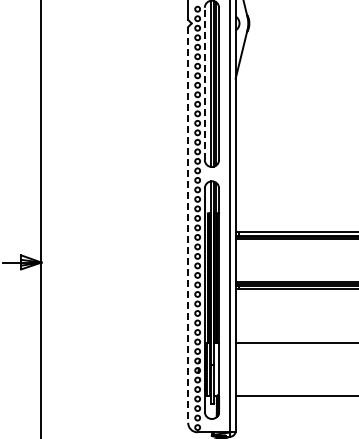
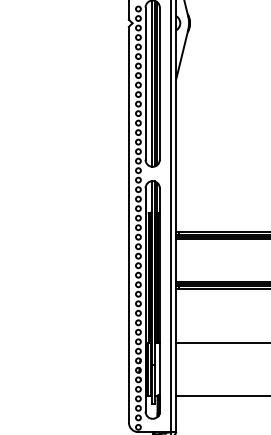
line: (204, 83) -> (145, 83), dashed -> solid
line: (188, 224) -> (129, 224), dashed -> solid

